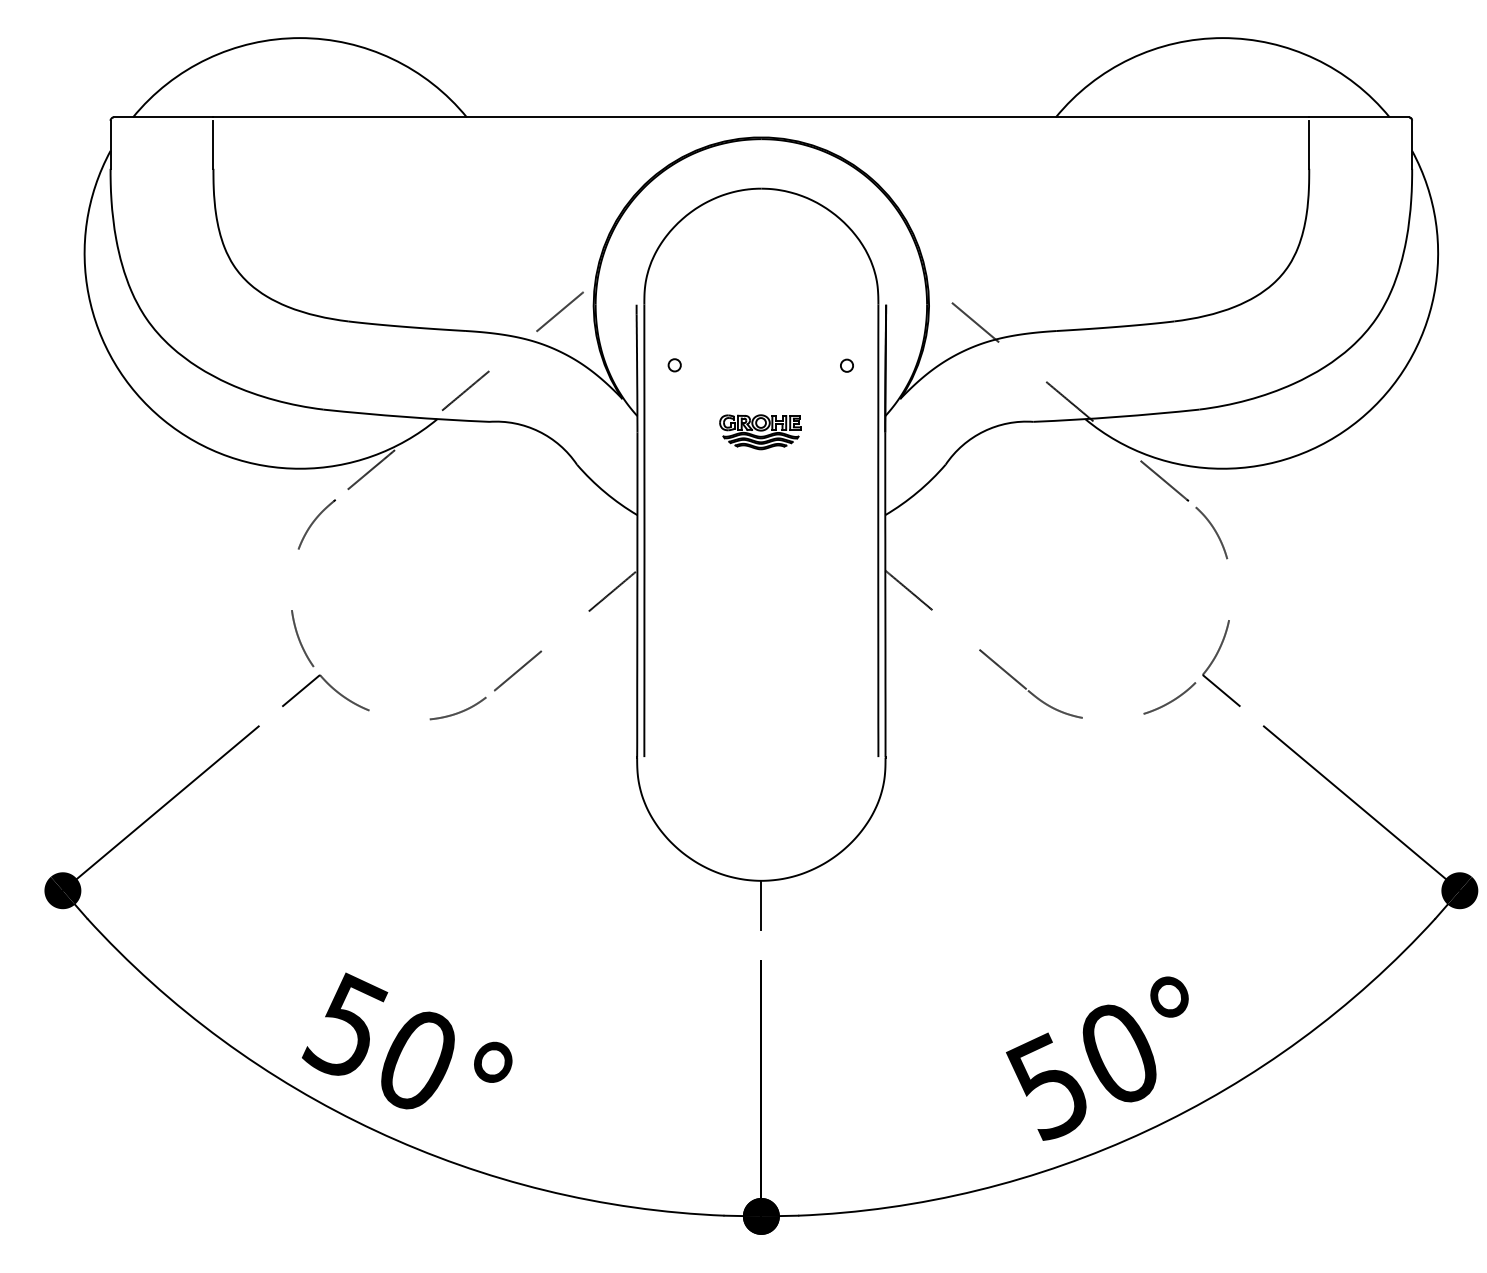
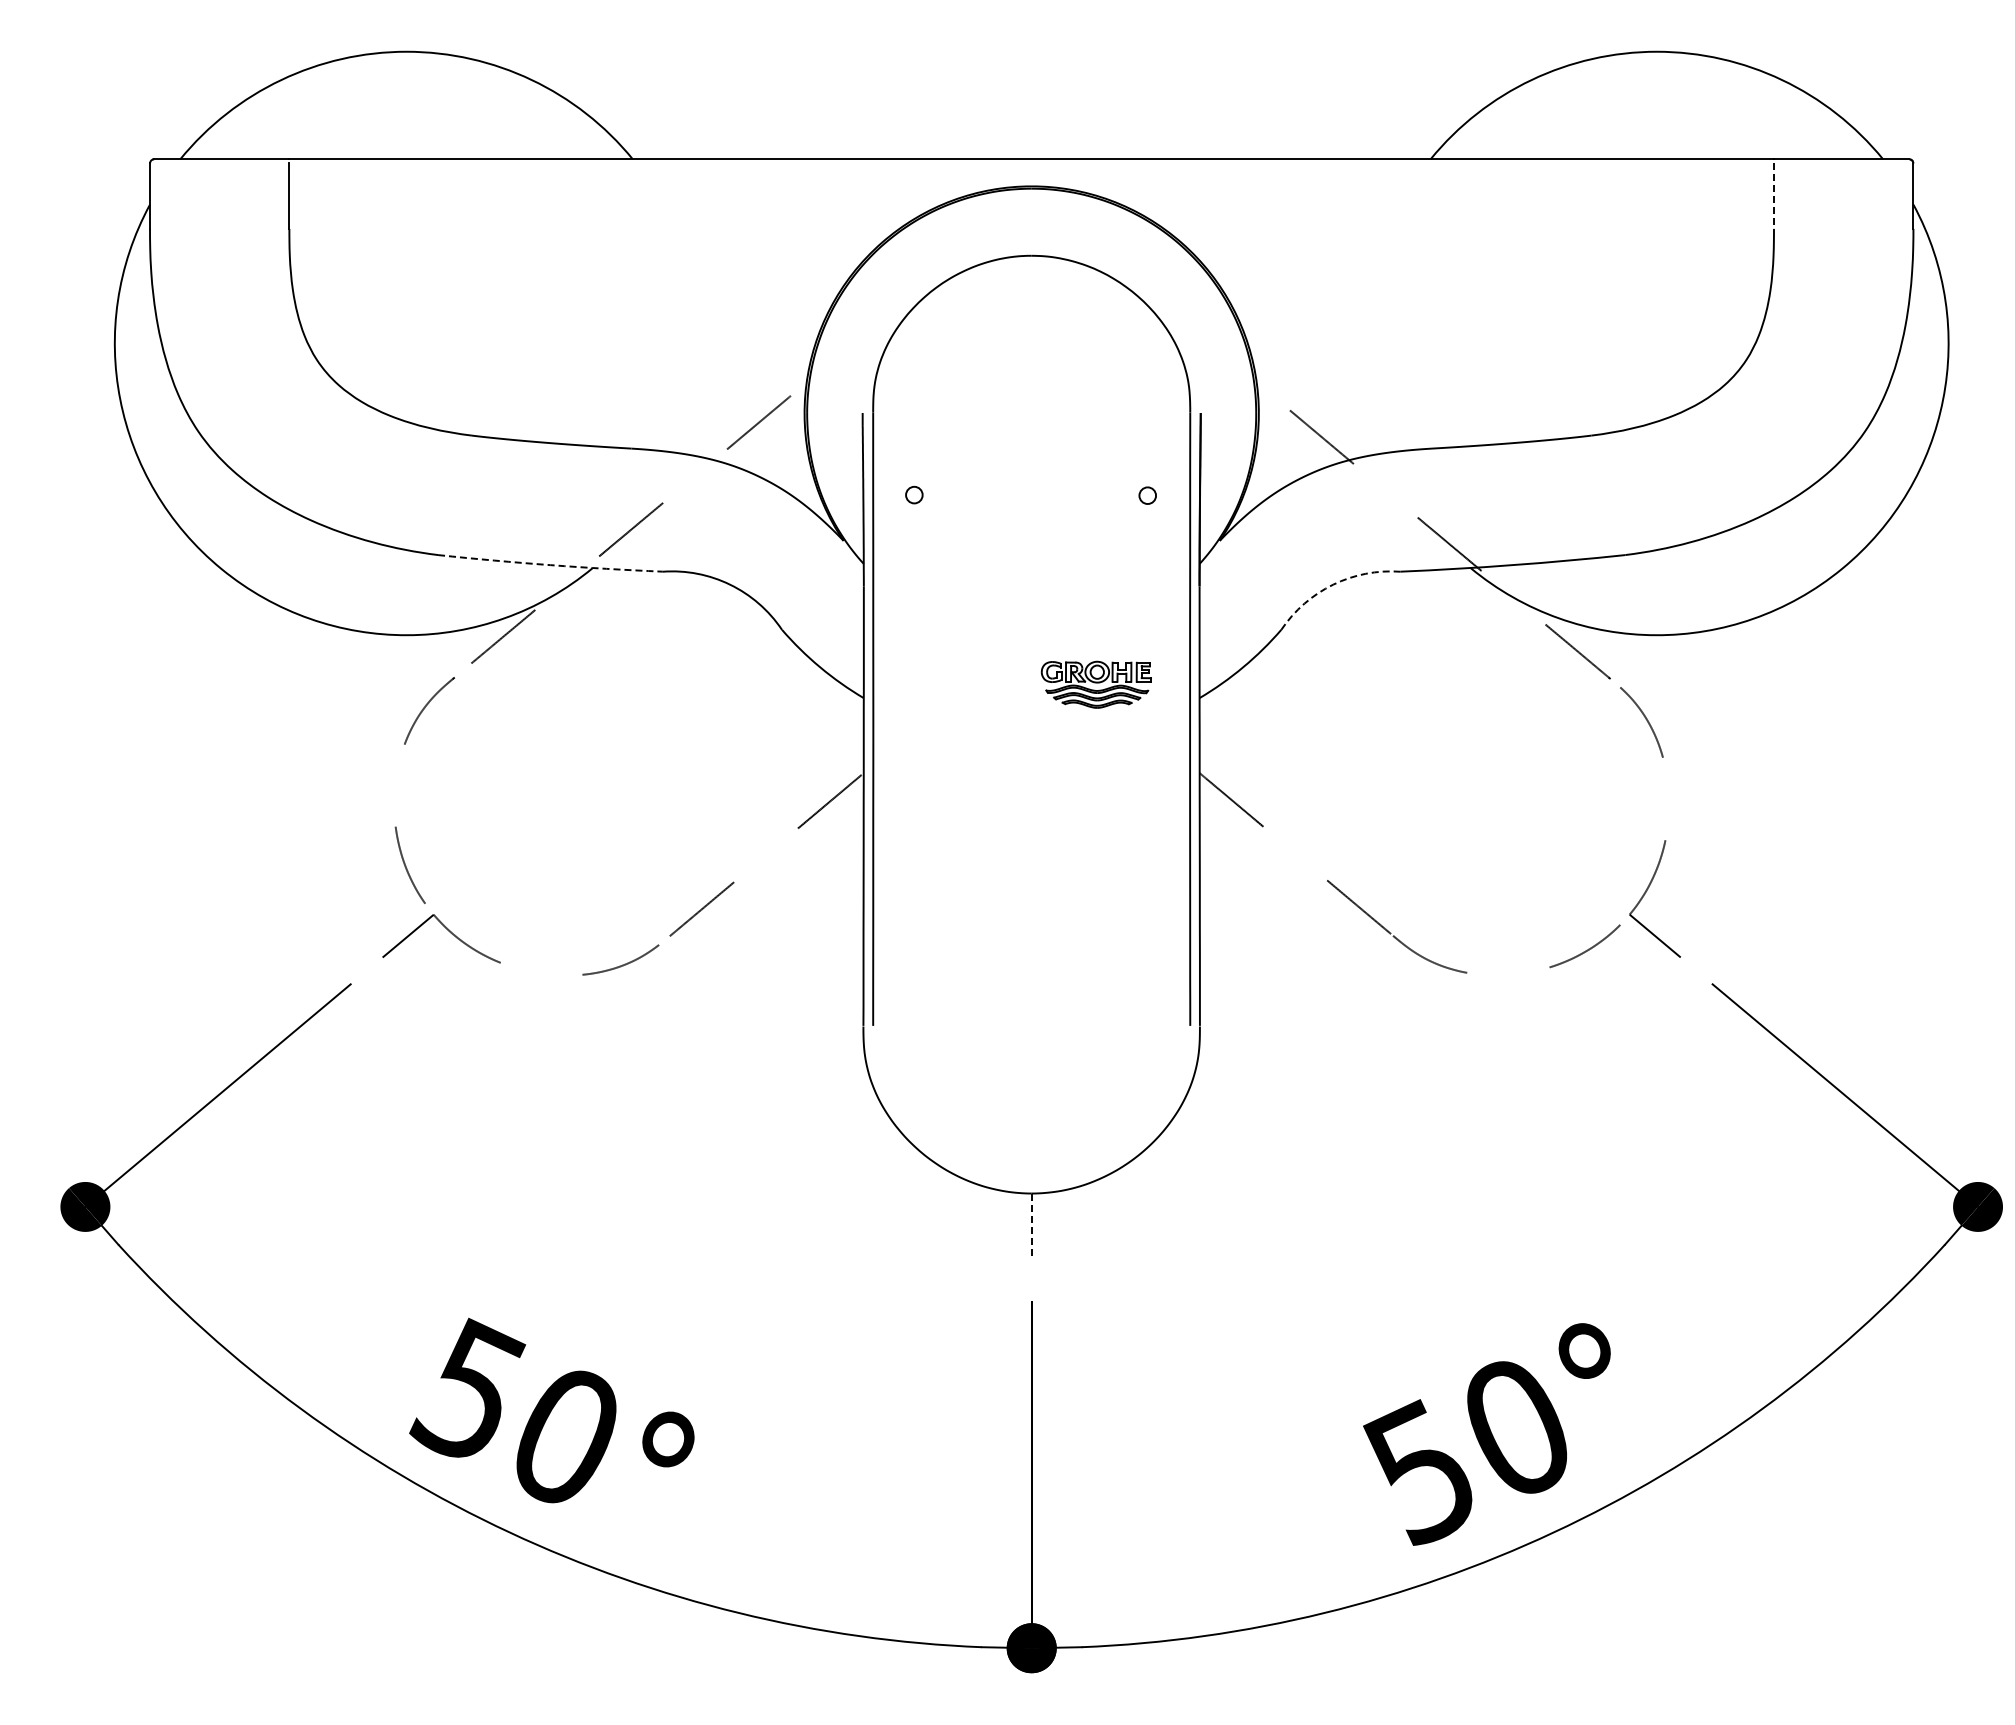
line: (1308, 144) -> (1773, 196), solid -> dashed
arc: (406, 417) -> (550, 565), solid -> dashed
arc: (984, 431) -> (1333, 584), solid -> dashed
part: (759, 432) -> (1095, 684), moved
line: (761, 905) -> (1031, 1227), solid -> dashed

